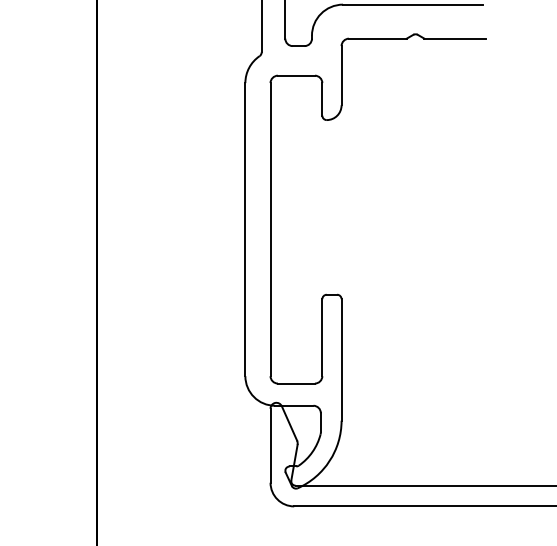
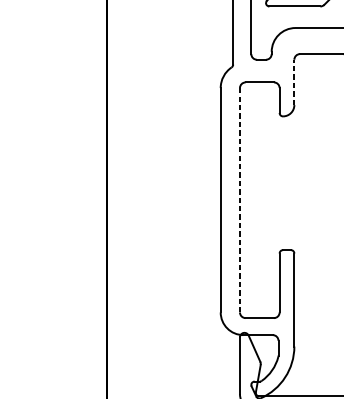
line: (341, 75) -> (294, 82), solid -> dashed
line: (270, 229) -> (239, 200), solid -> dashed

